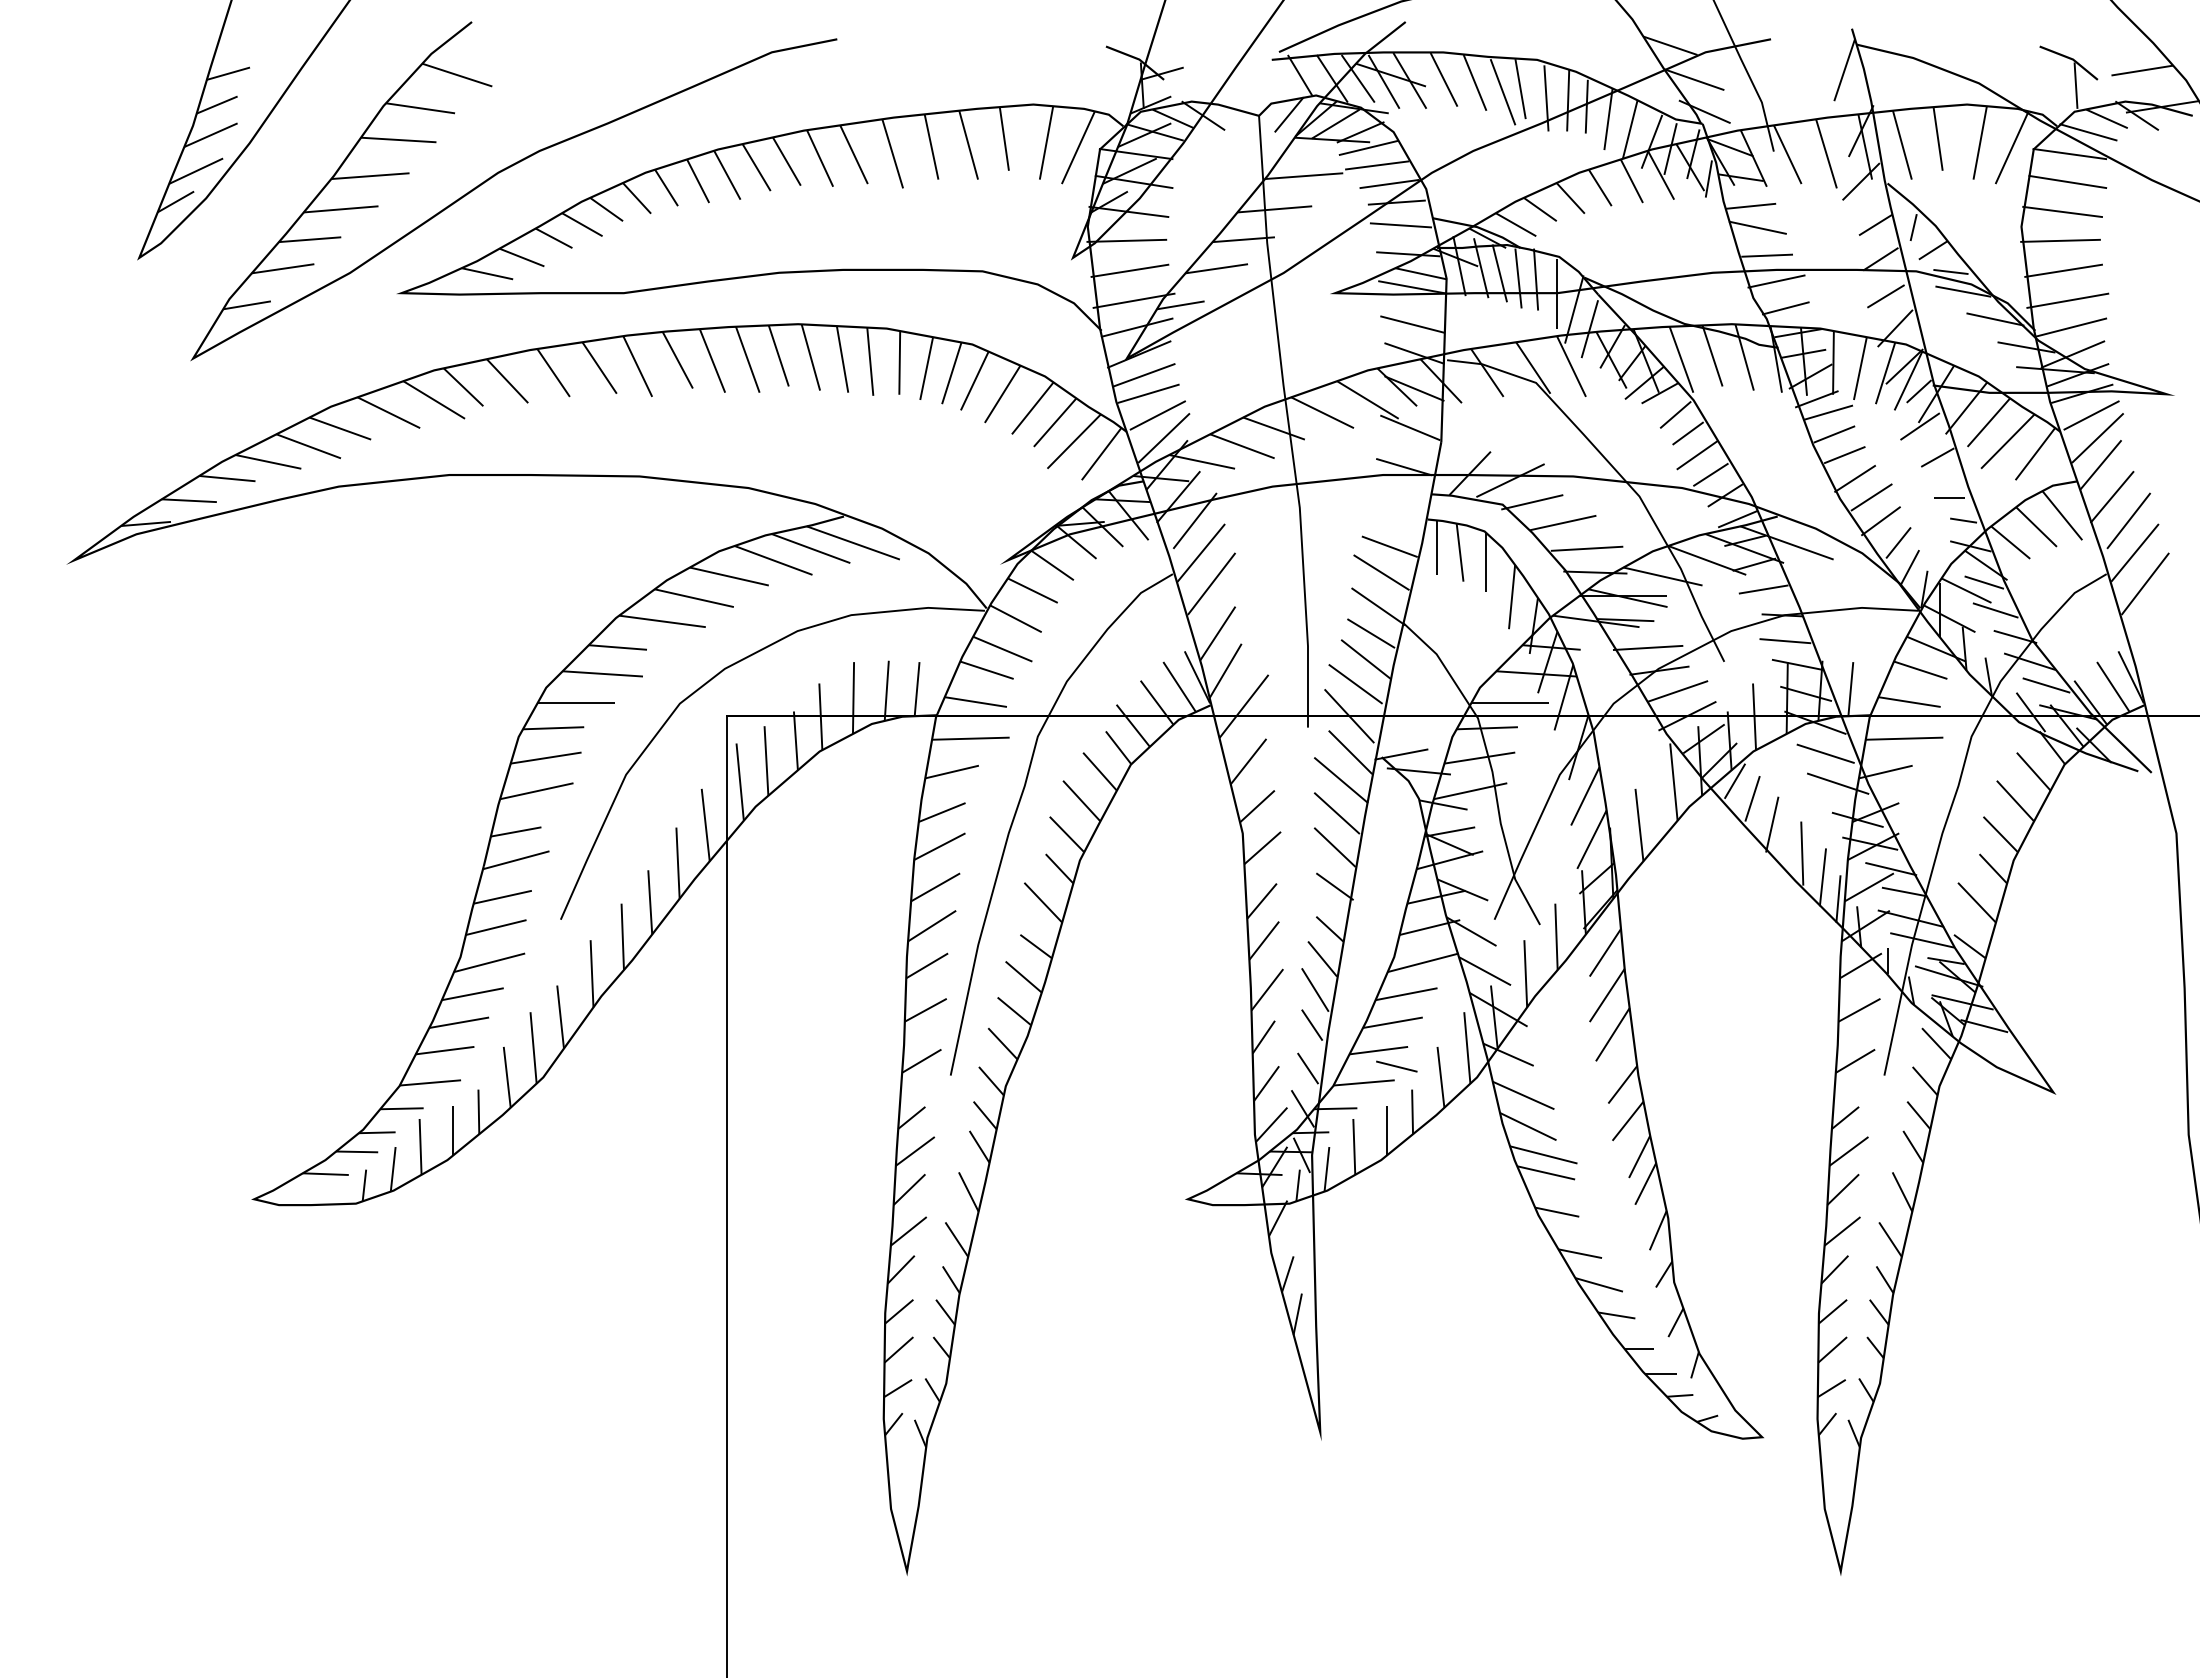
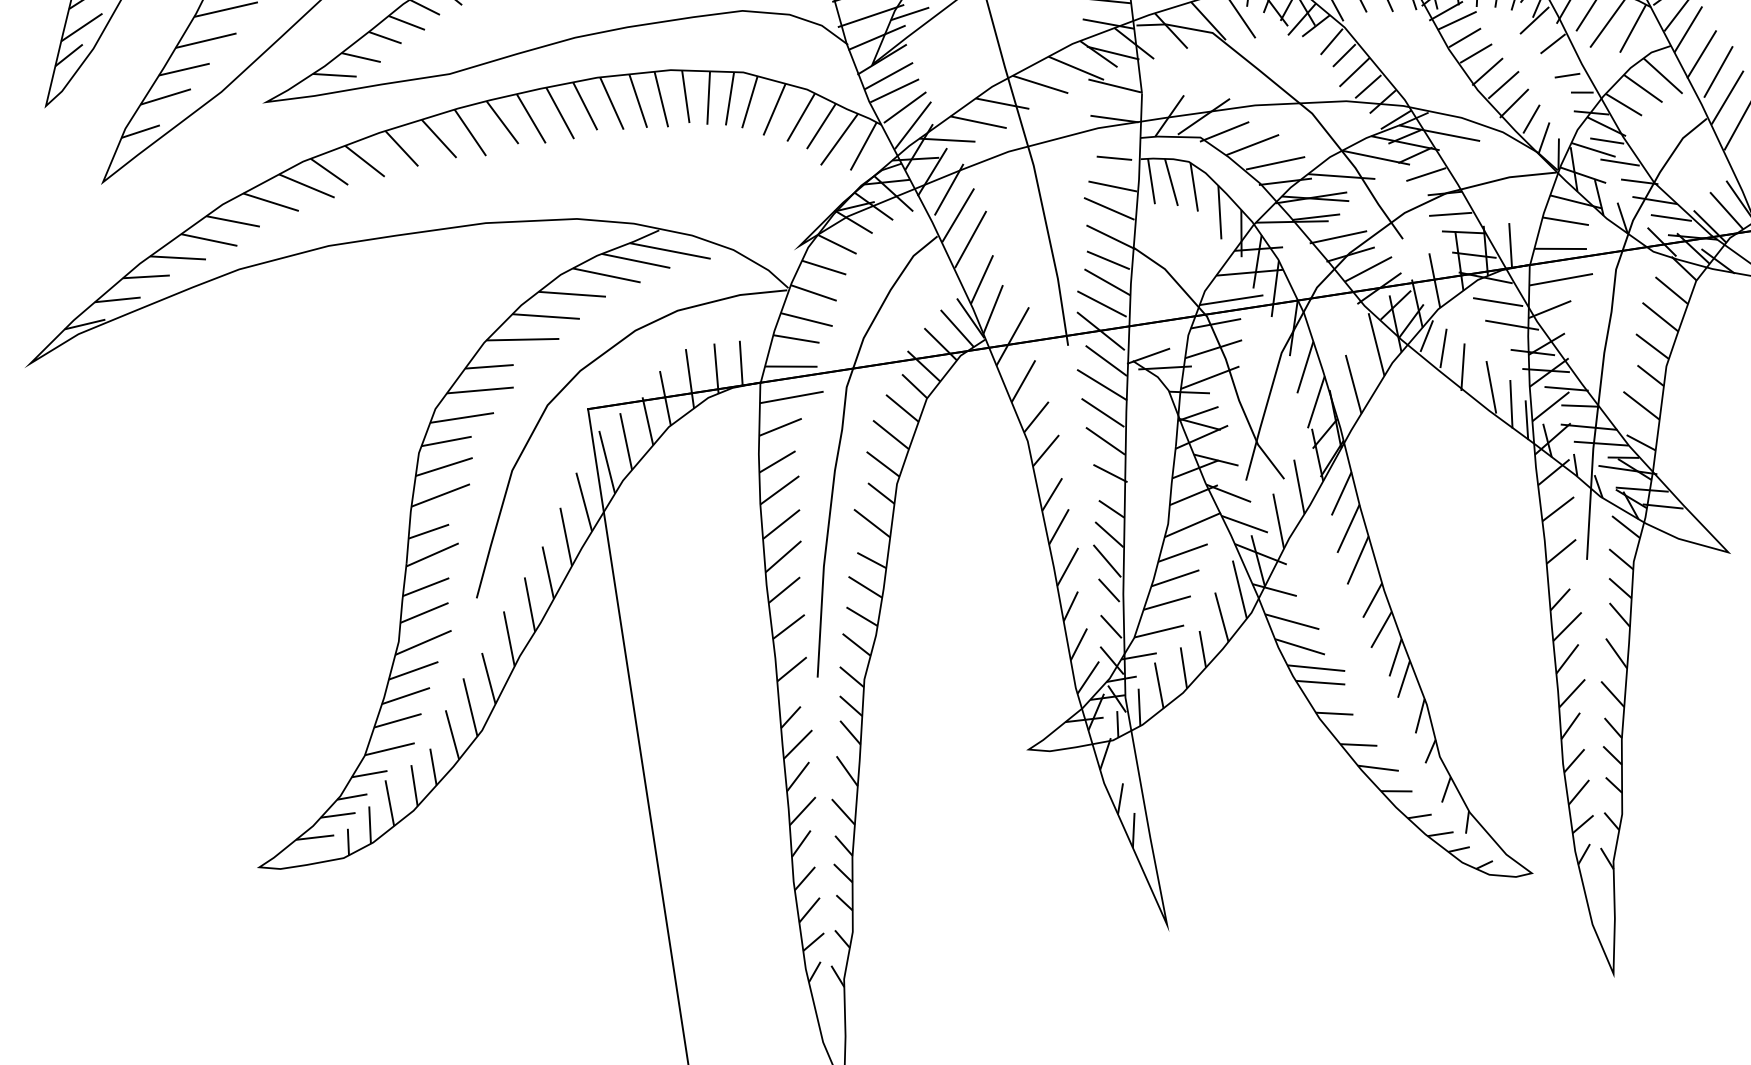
line: (1396, 1066) -> (1114, 158), moved

